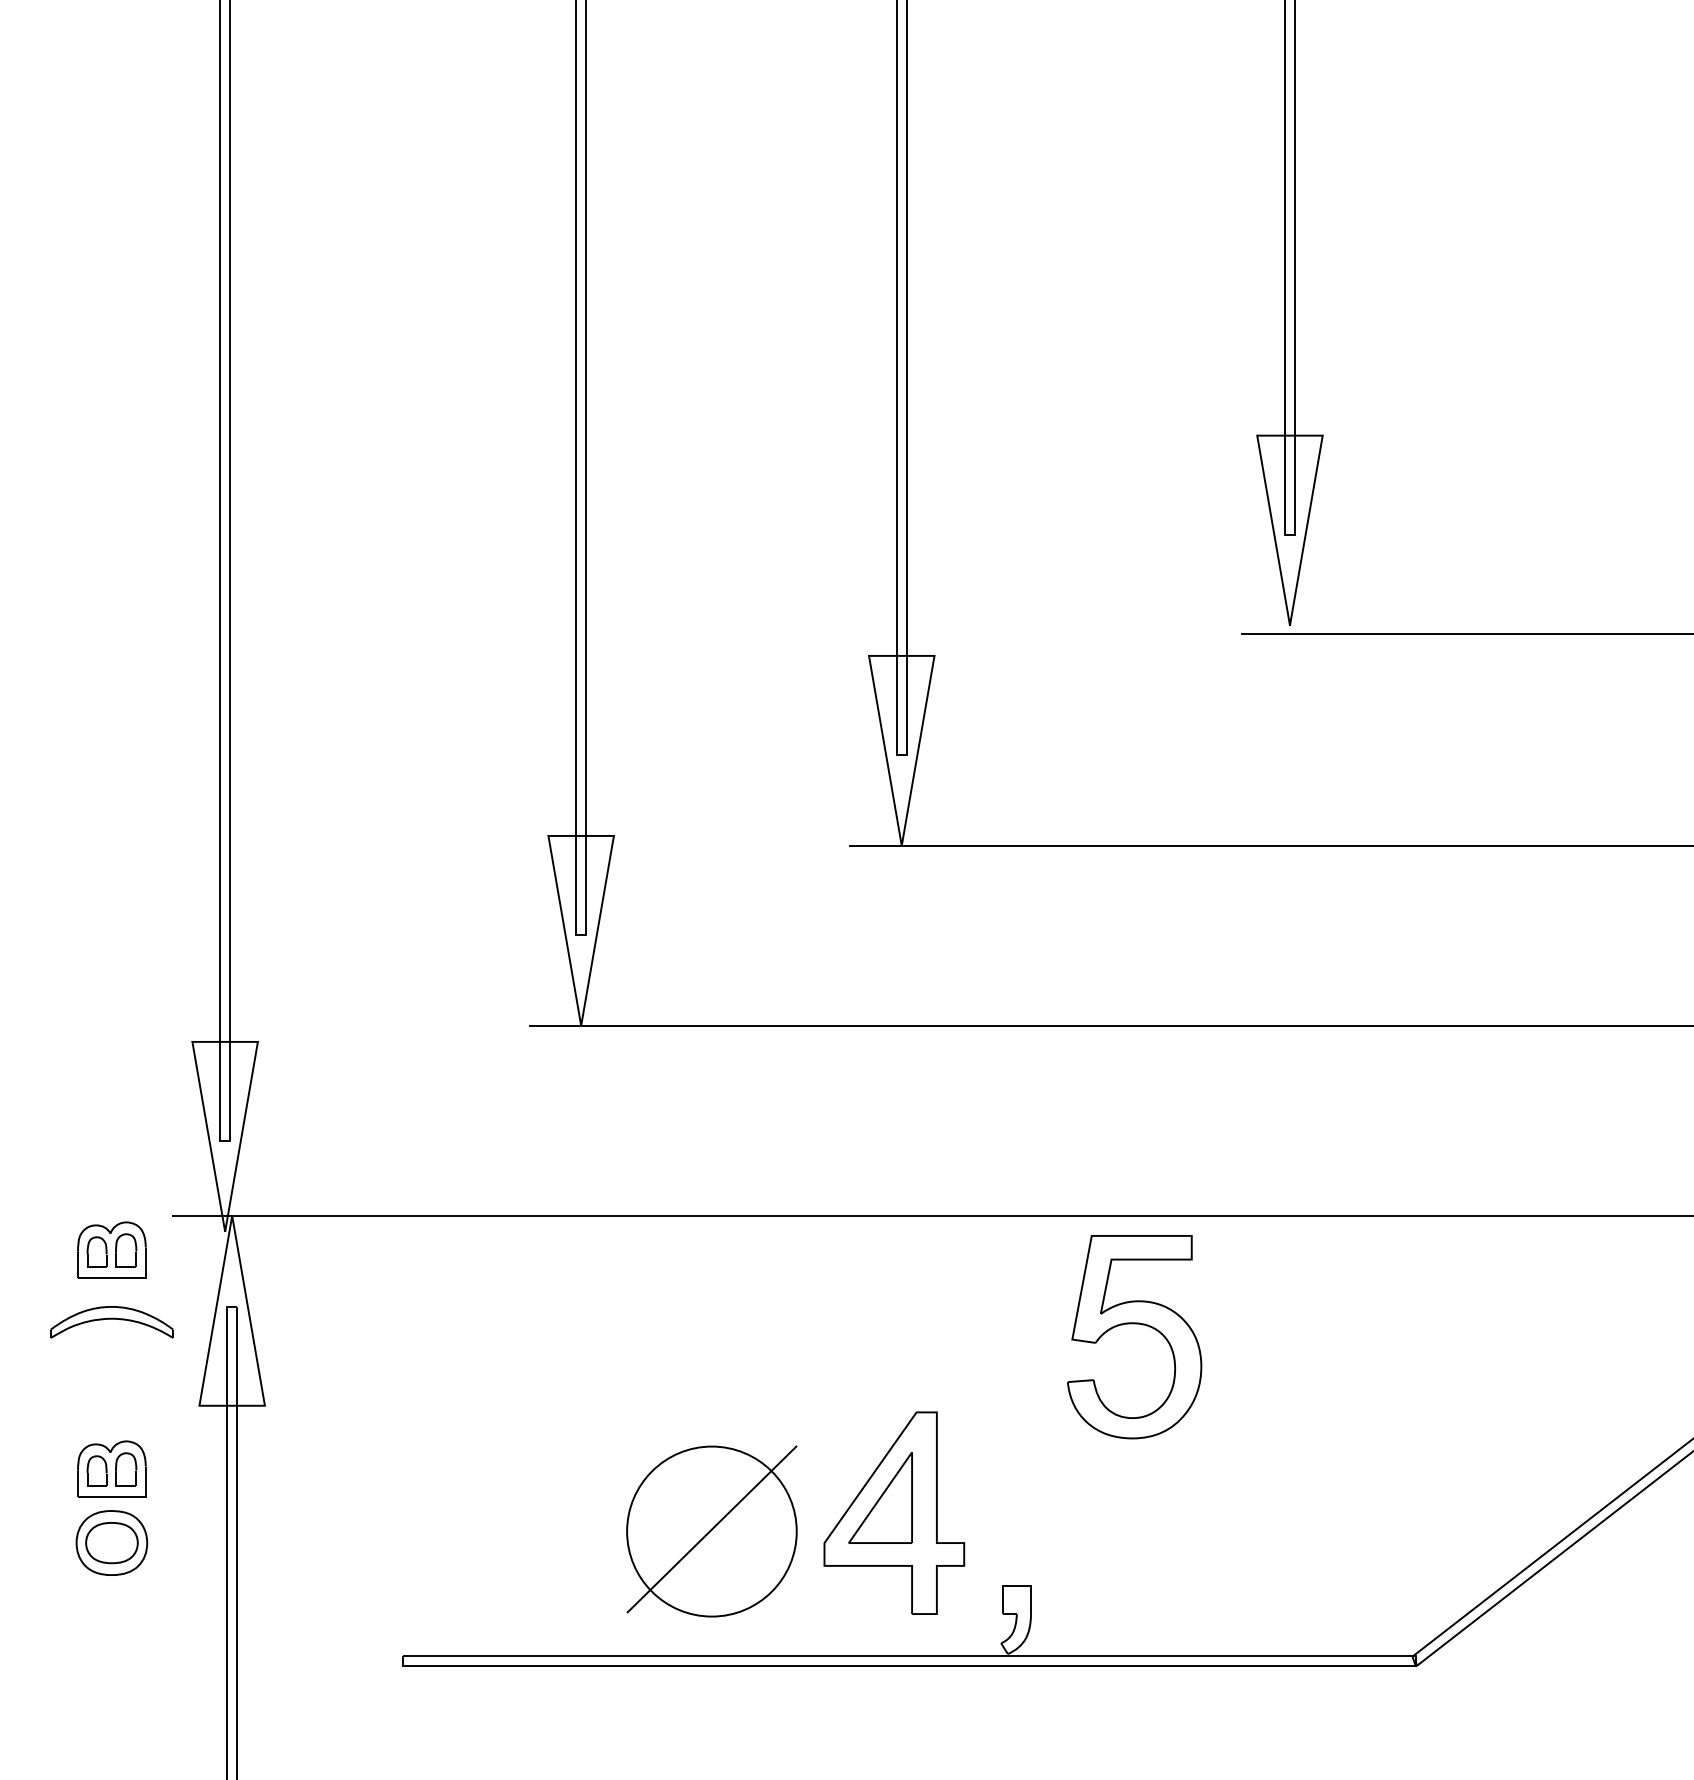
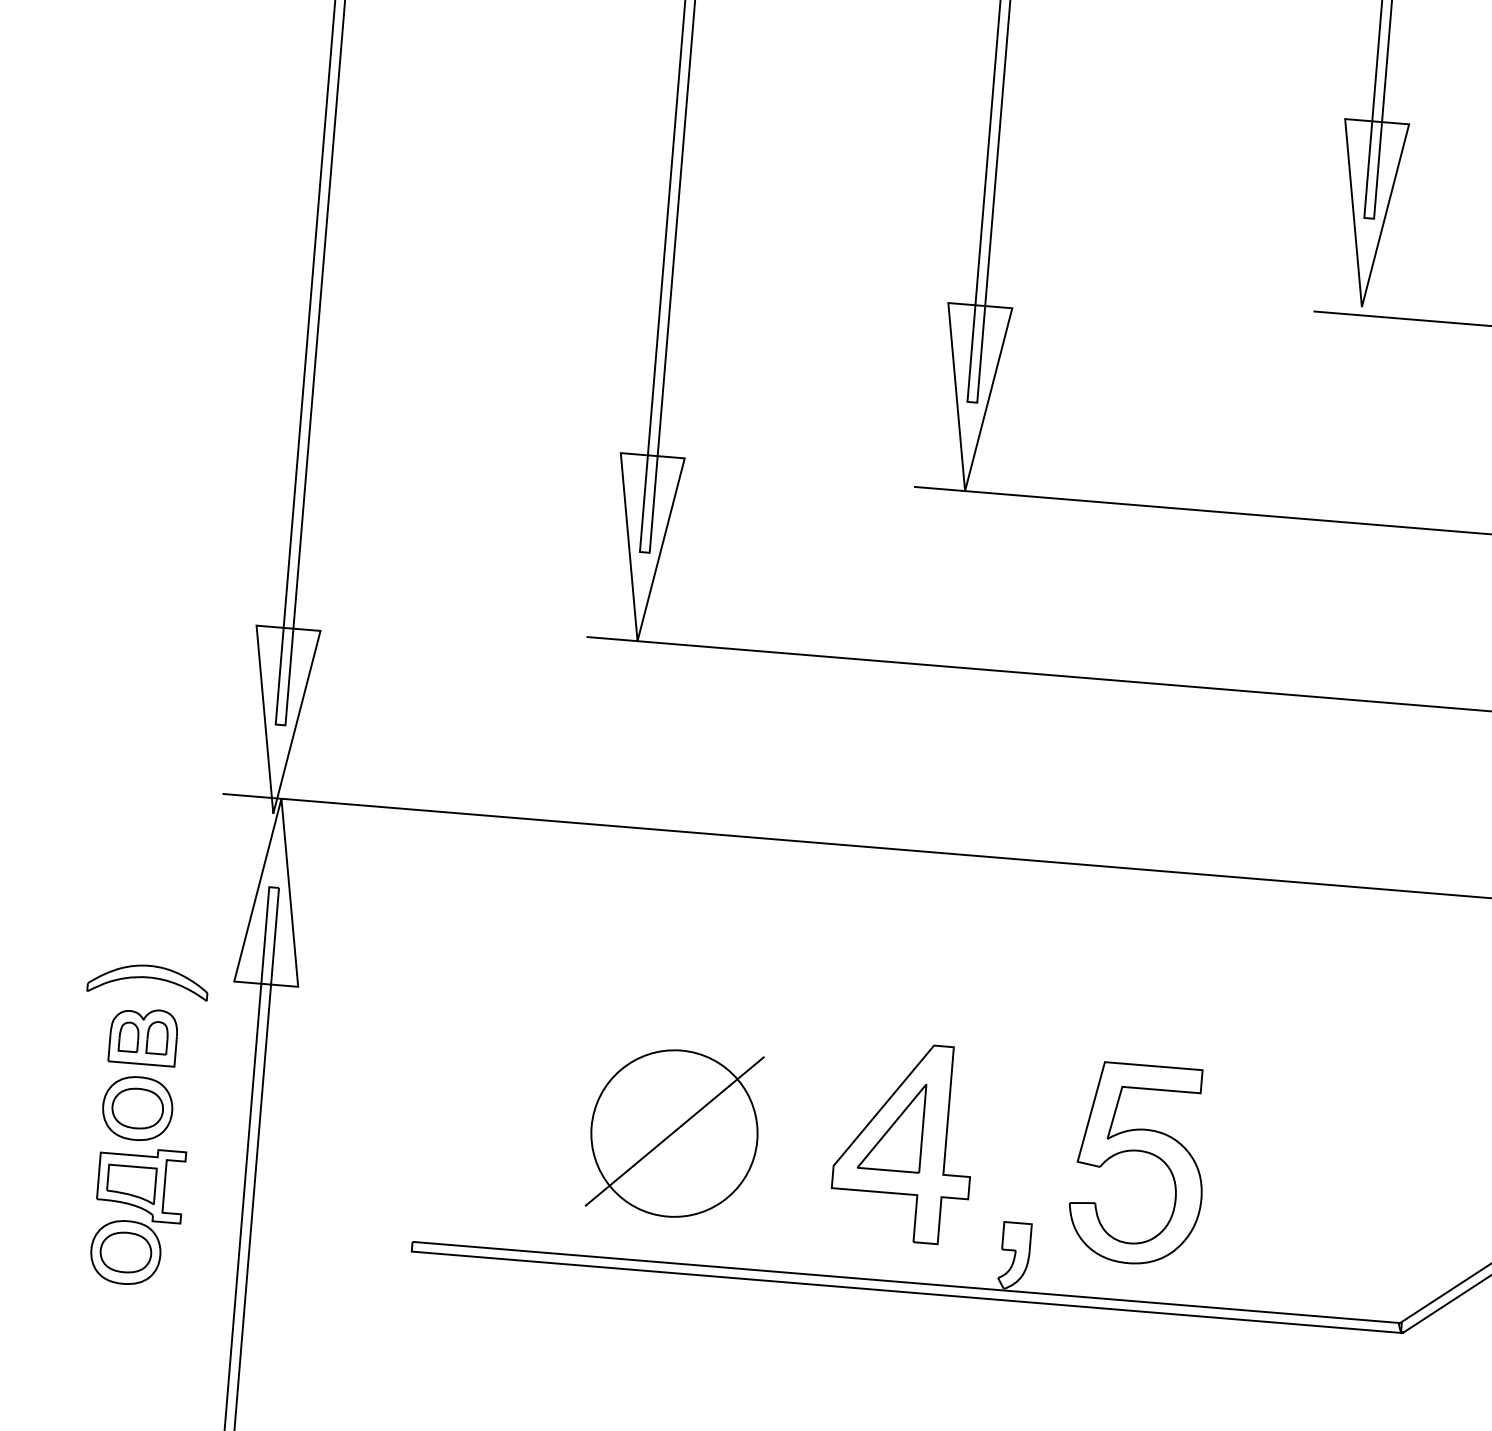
part: (111, 1249) -> (160, 821), removed
part: (111, 1322) -> (147, 981), moved
part: (1134, 1324) -> (1139, 1152), moved
part: (711, 1531) -> (674, 1133), moved
part: (120, 1652) -> (137, 1216), added

